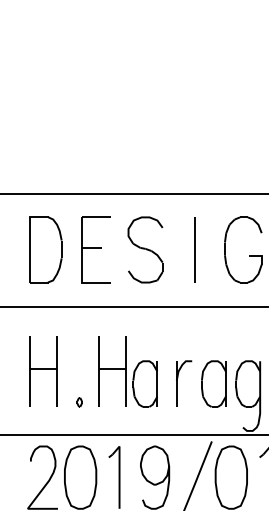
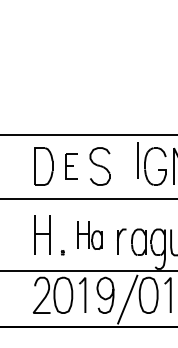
part: (94, 249) -> (71, 166), size x0.7
line: (193, 249) -> (137, 160), moved
part: (126, 371) -> (89, 235), size x0.7

